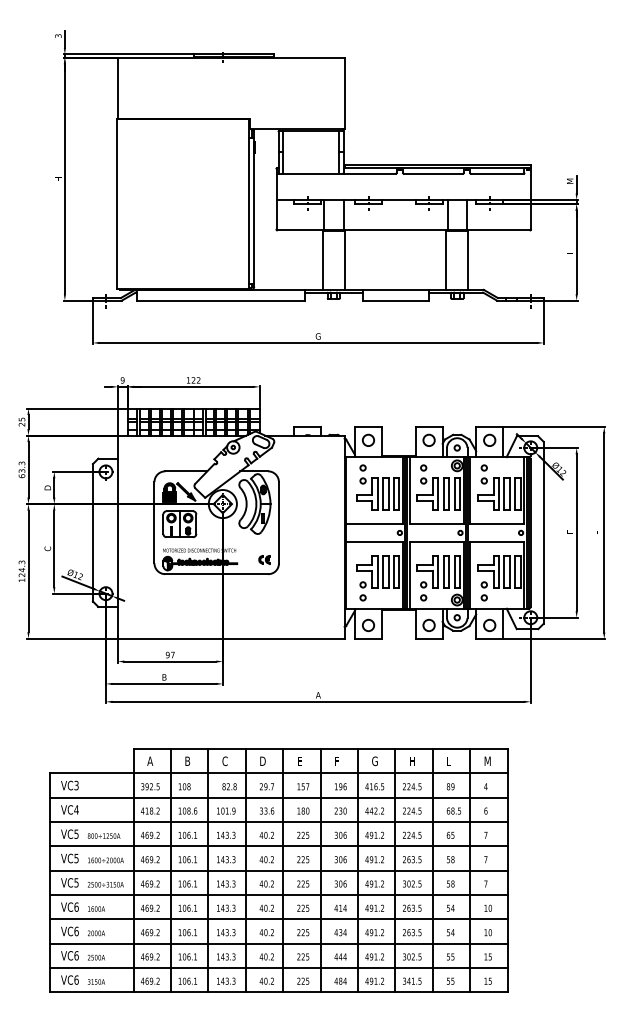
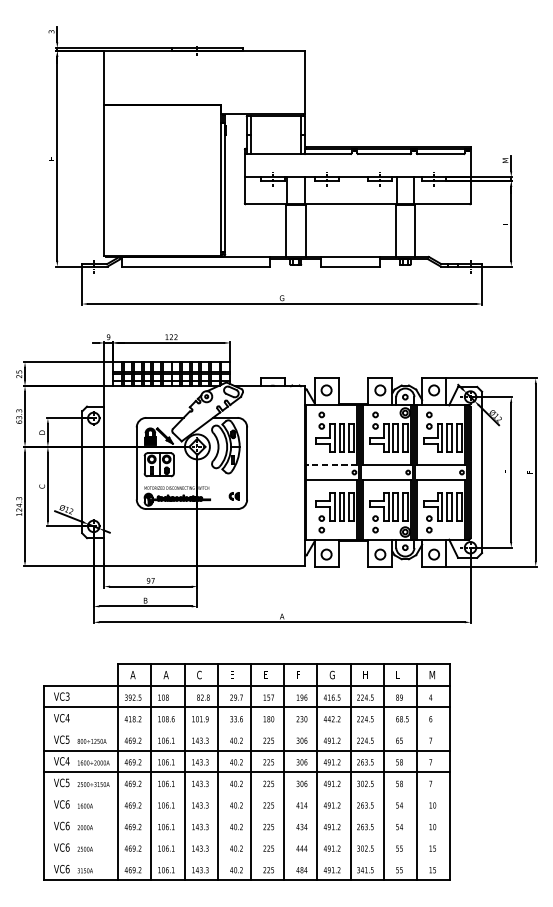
line: (374, 524) -> (331, 465), solid -> dashed
text: (187, 760) -> (166, 674), B -> A
text: (262, 760) -> (232, 674), D -> E
line: (278, 822) -> (246, 729), removed
text: (76, 858) -> (67, 761), VC5 -> VC4
line: (278, 895) -> (246, 794), removed
line: (278, 919) -> (246, 815), removed
line: (278, 943) -> (246, 836), removed
line: (278, 967) -> (246, 857), removed

